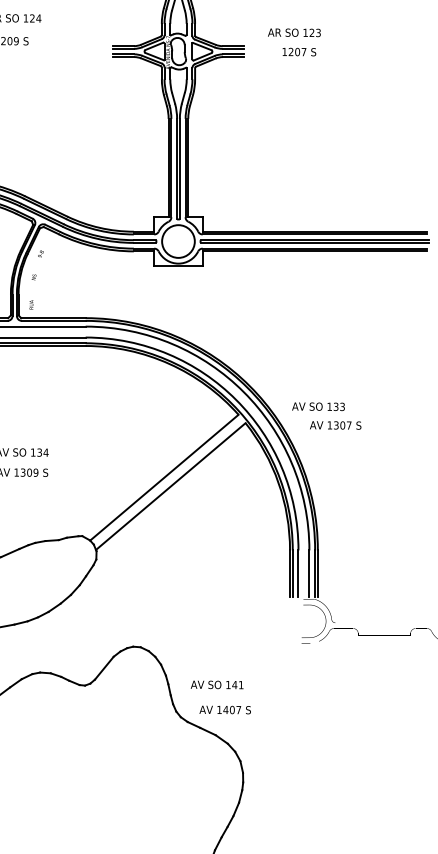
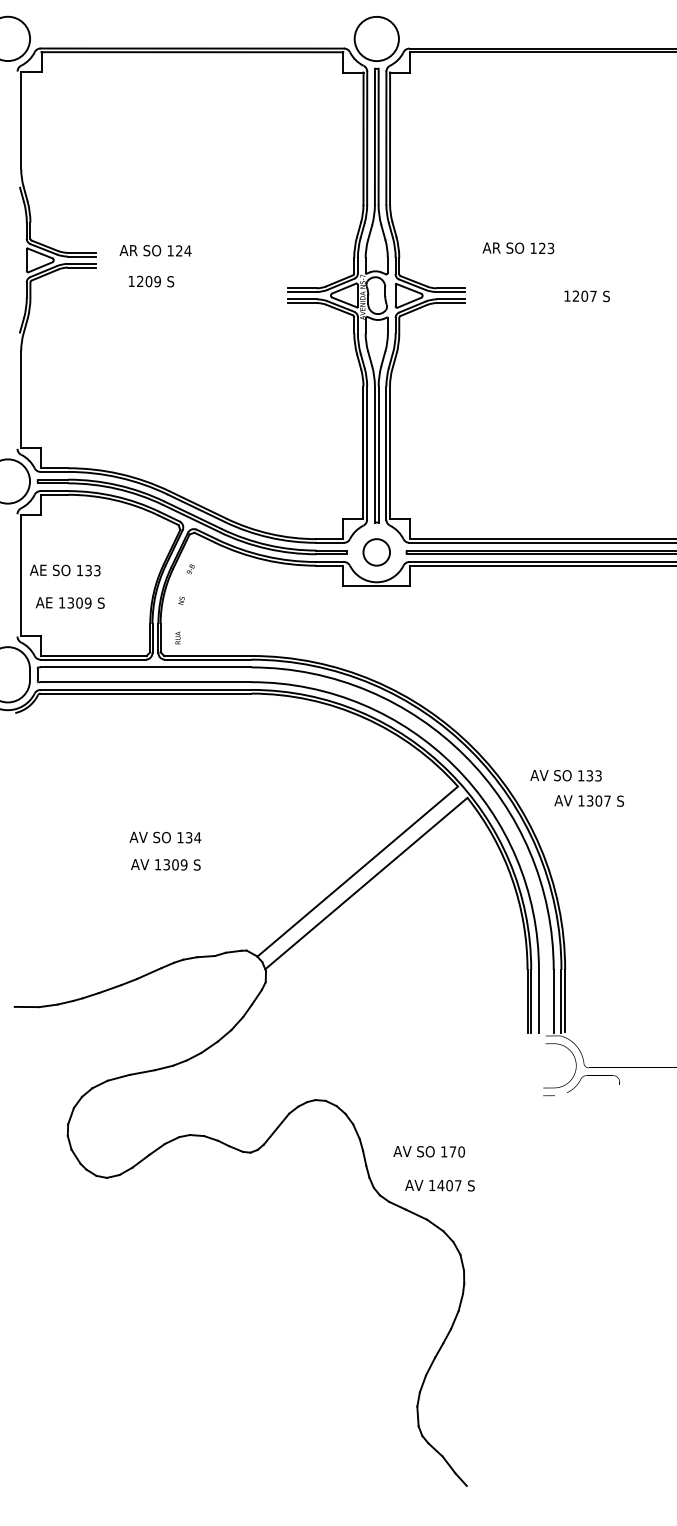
text: (294, 32) -> (518, 248), moved
text: (298, 52) -> (586, 296), moved
circle: (178, 241) -> (376, 552), size x0.6
text: (237, 684) -> (456, 1151), 141 -> 170

